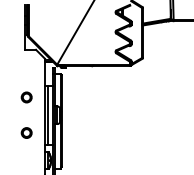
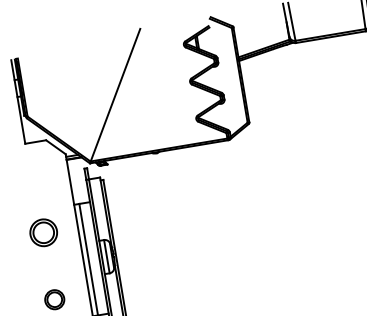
part: (26, 97) -> (43, 232), size x1.4

